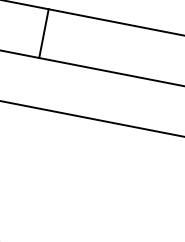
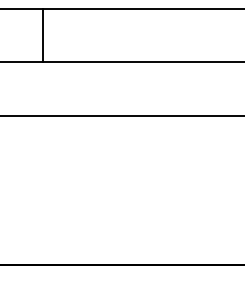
line: (44, 33) -> (42, 35), moved

